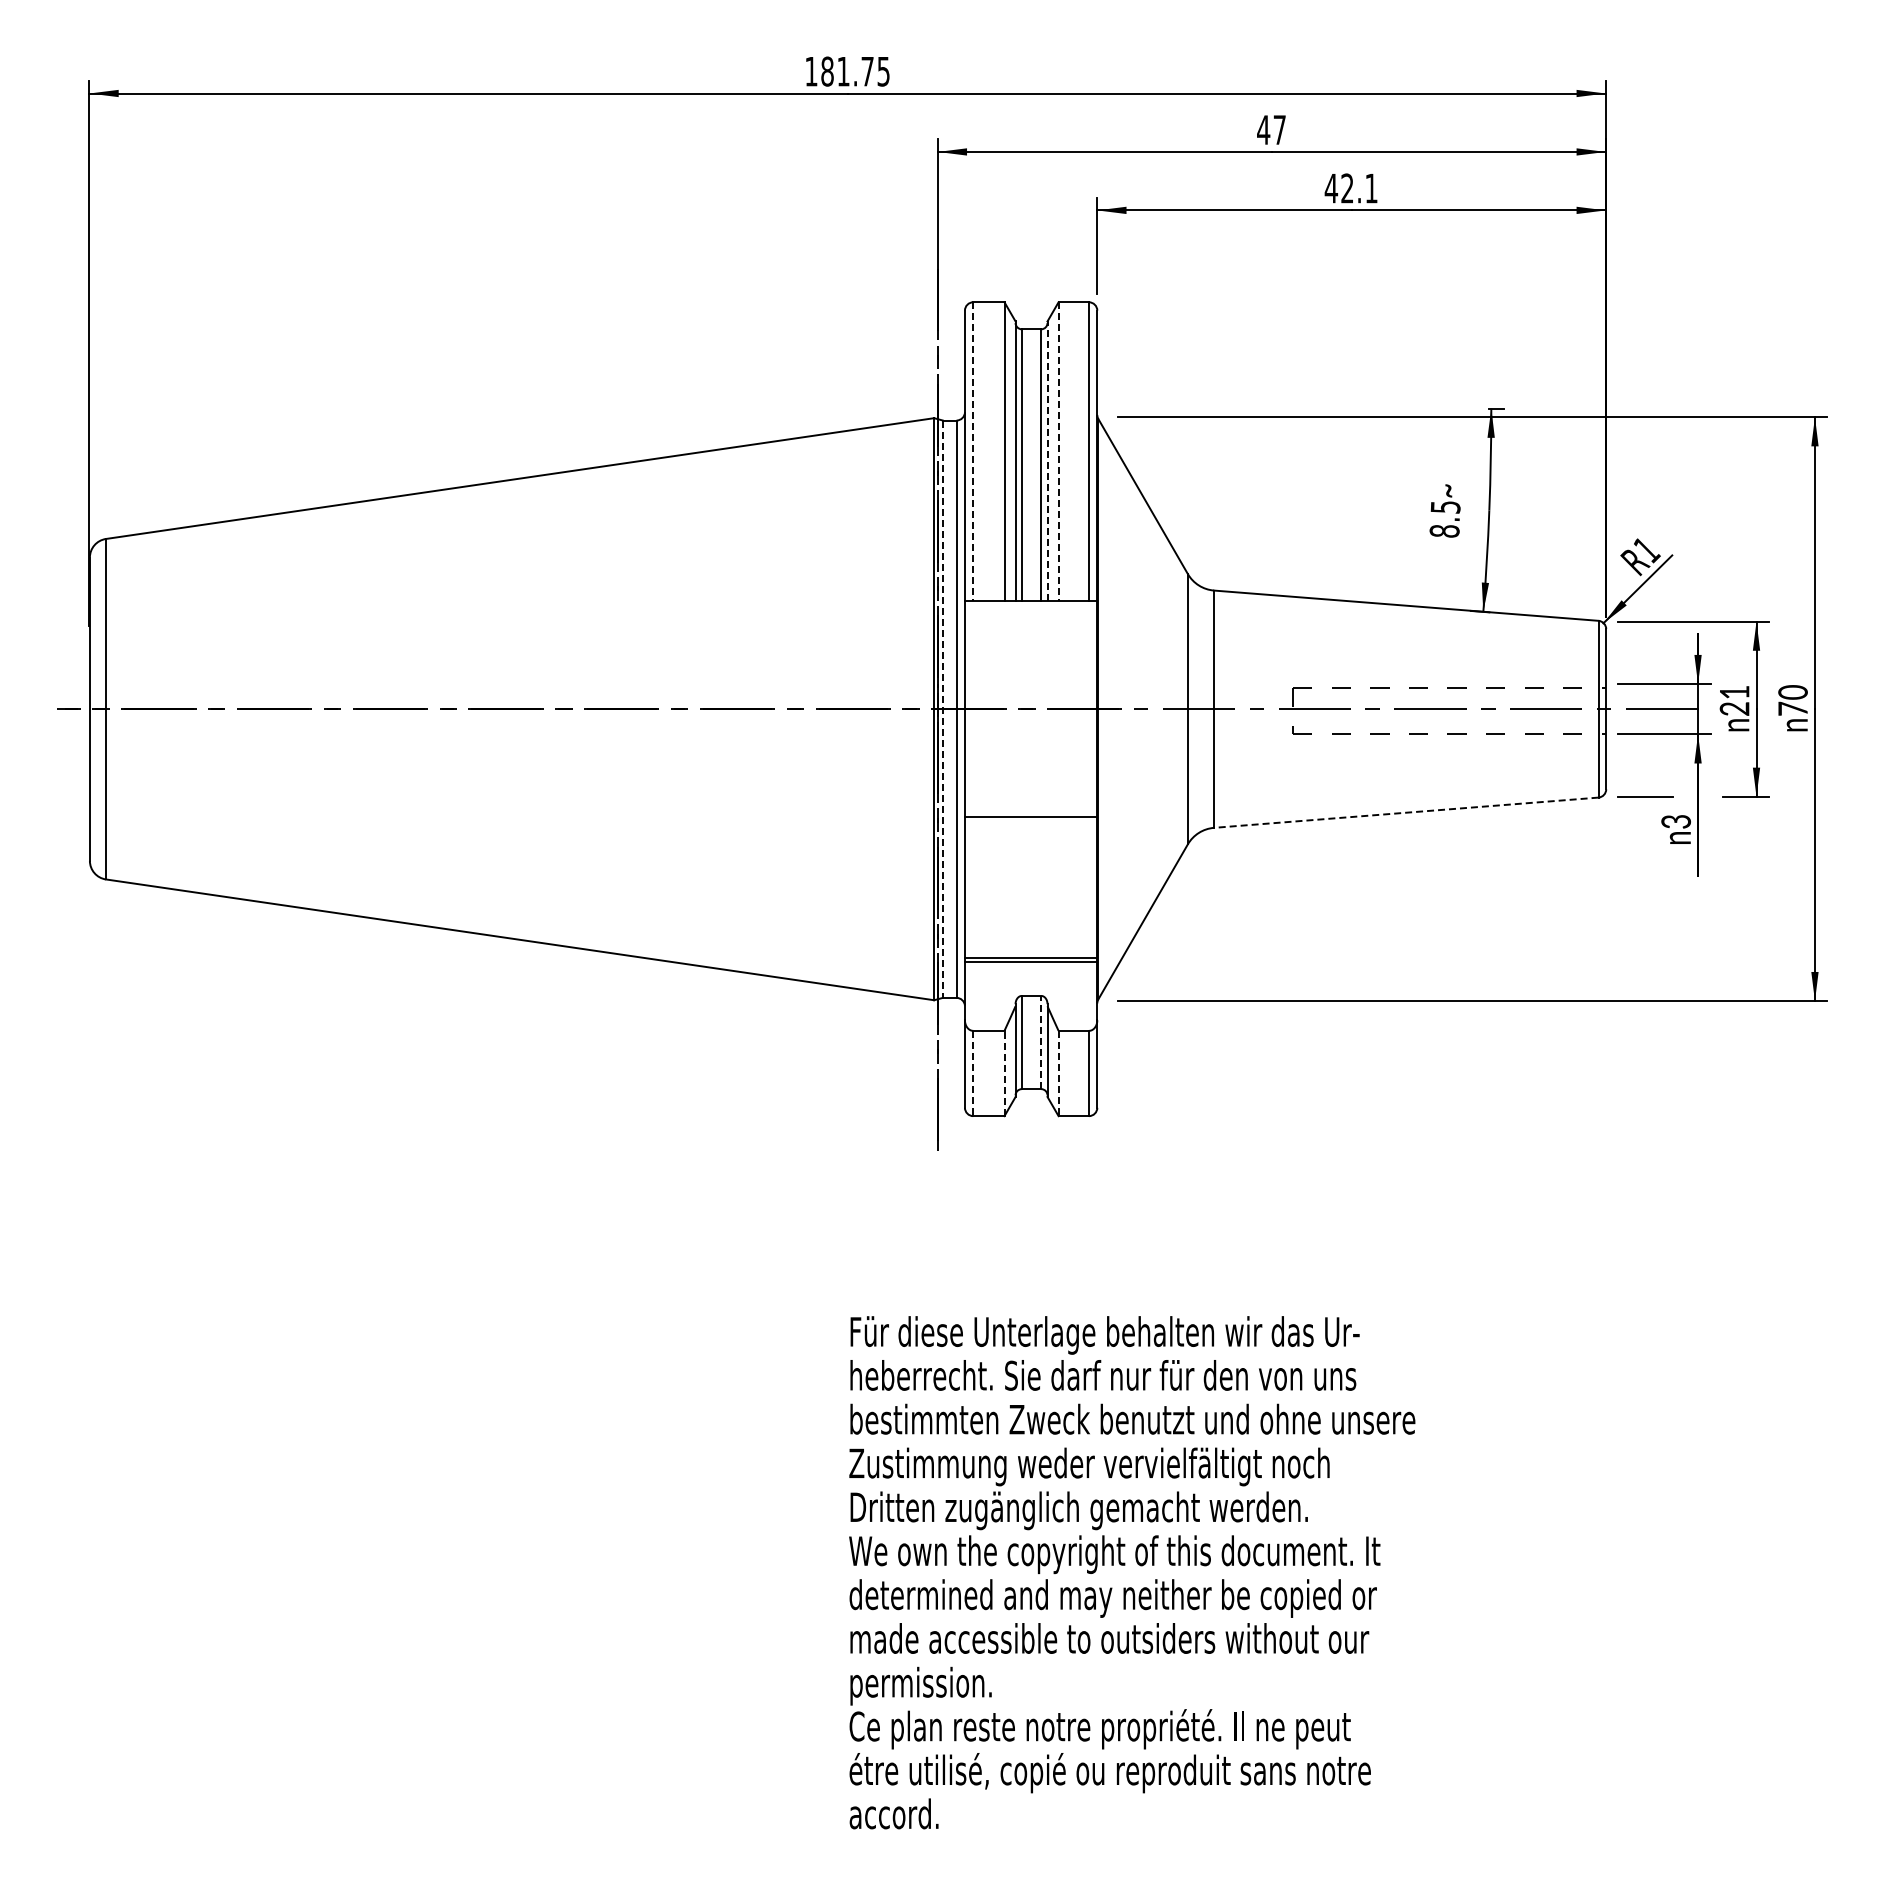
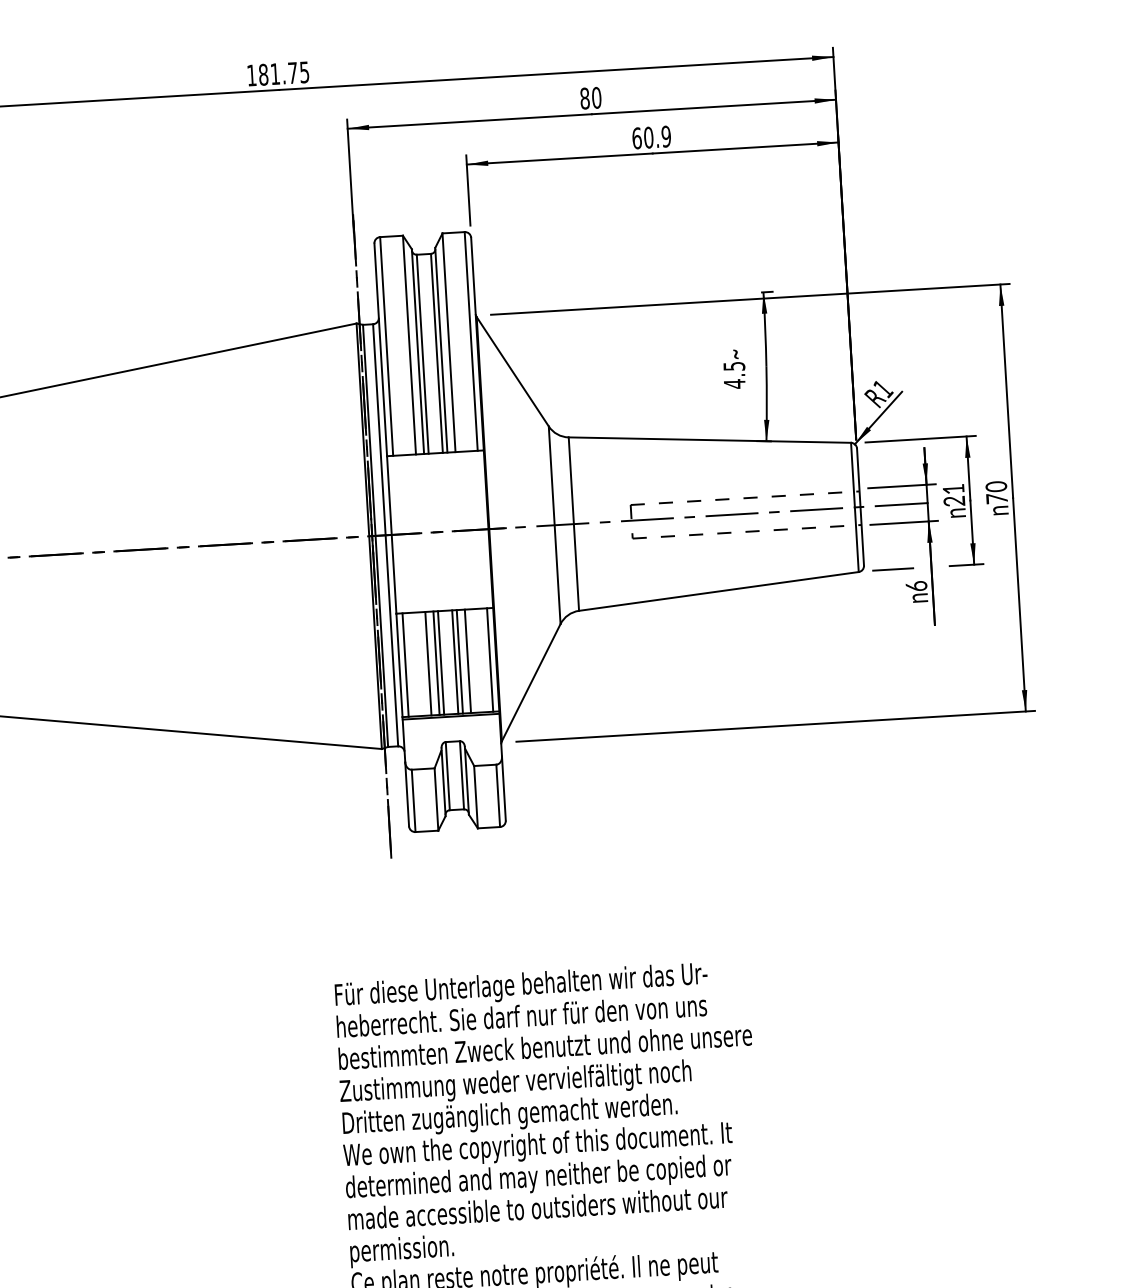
text: (1271, 130) -> (590, 98), 47 -> 80
text: (1350, 188) -> (650, 137), 42.1 -> 60.9
line: (973, 451) -> (386, 346), dashed -> solid
line: (1058, 451) -> (448, 342), dashed -> solid
line: (1047, 460) -> (441, 349), dashed -> solid
text: (1444, 531) -> (734, 384), 8.5 -> 4.5
line: (942, 709) -> (375, 536), dashed -> solid
line: (1406, 812) -> (719, 591), dashed -> solid
text: (1675, 821) -> (916, 586), 3 -> 6
line: (973, 887) -> (405, 664), added
line: (1004, 887) -> (428, 663), added
line: (1015, 887) -> (436, 663), added
line: (1021, 887) -> (440, 662), added
line: (1041, 887) -> (455, 661), added
line: (1047, 887) -> (459, 661), added
line: (1058, 887) -> (467, 661), added
line: (1088, 887) -> (489, 659), added
line: (1041, 1042) -> (462, 775), dashed -> solid
line: (973, 1073) -> (413, 800), dashed -> solid
line: (1004, 1073) -> (436, 799), dashed -> solid
line: (1058, 1073) -> (475, 797), dashed -> solid

